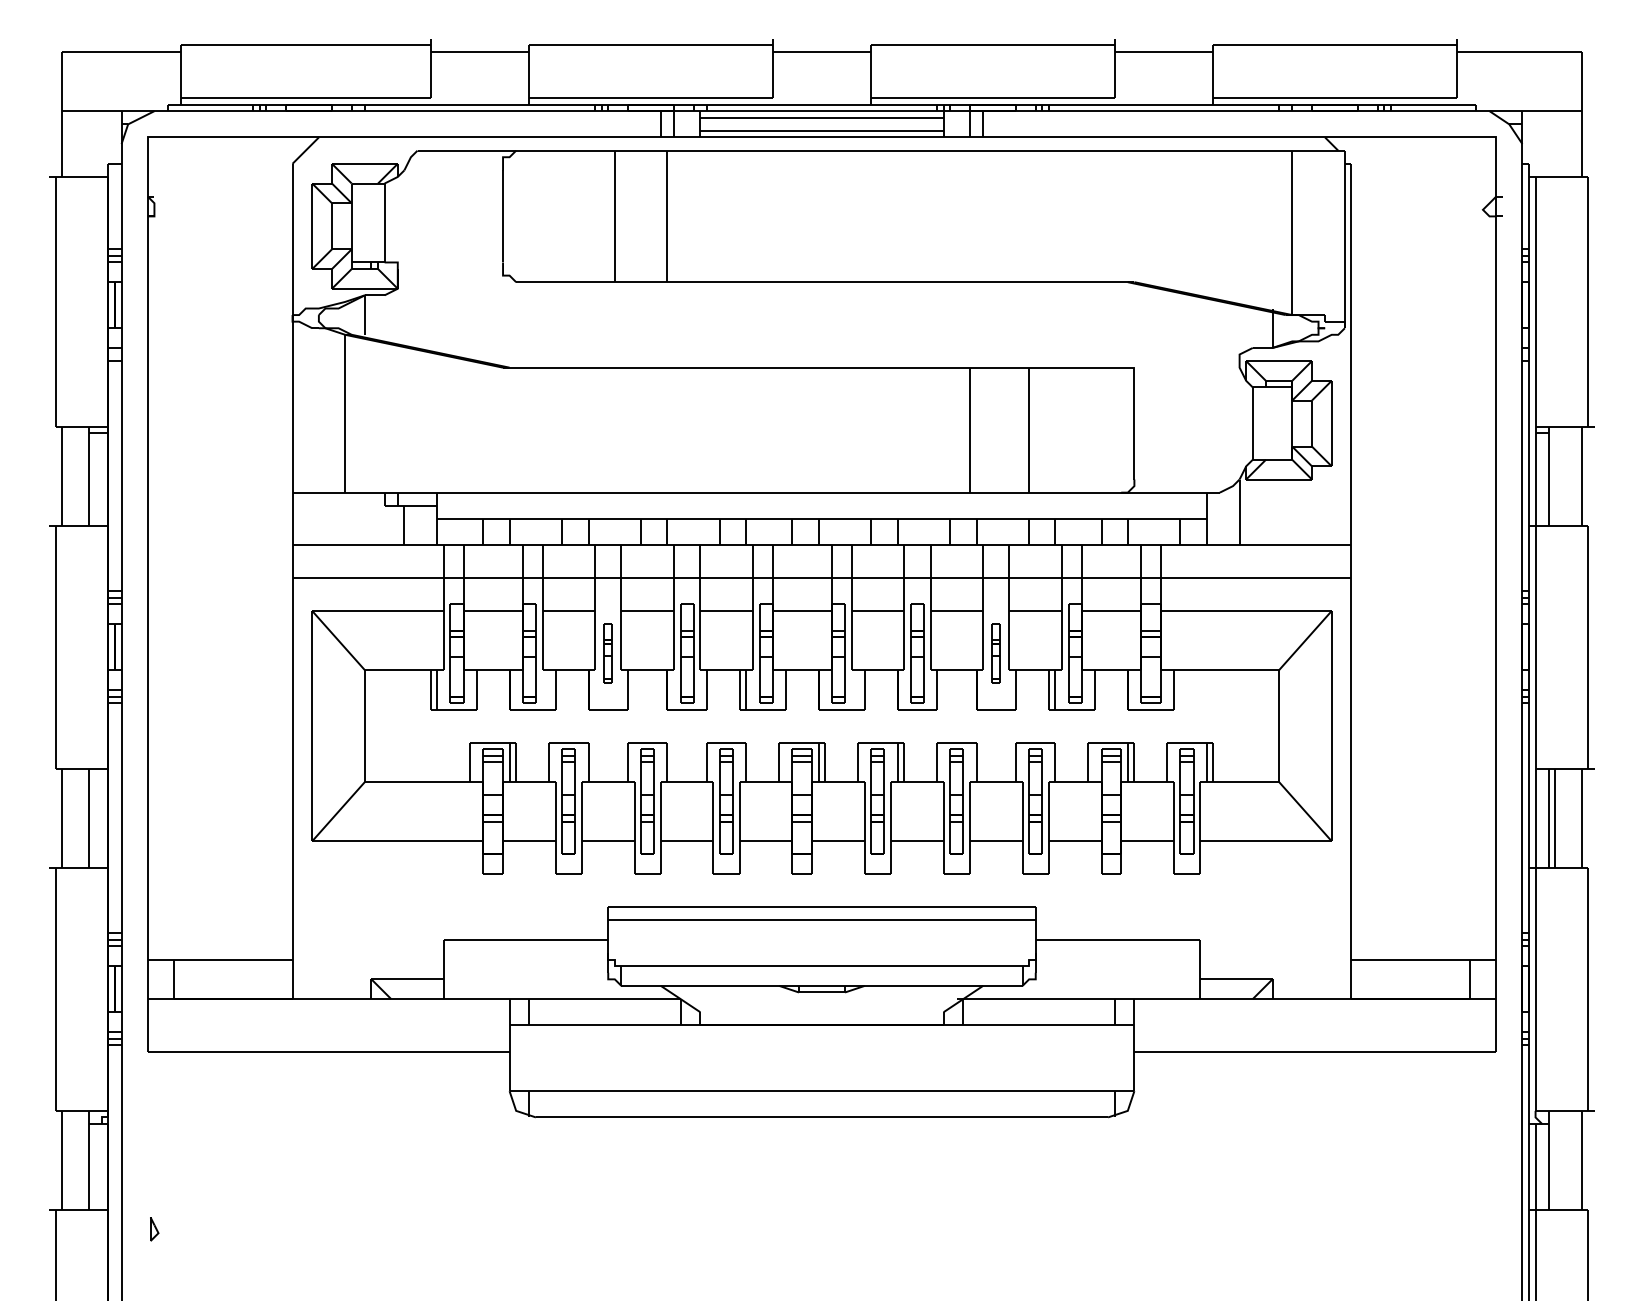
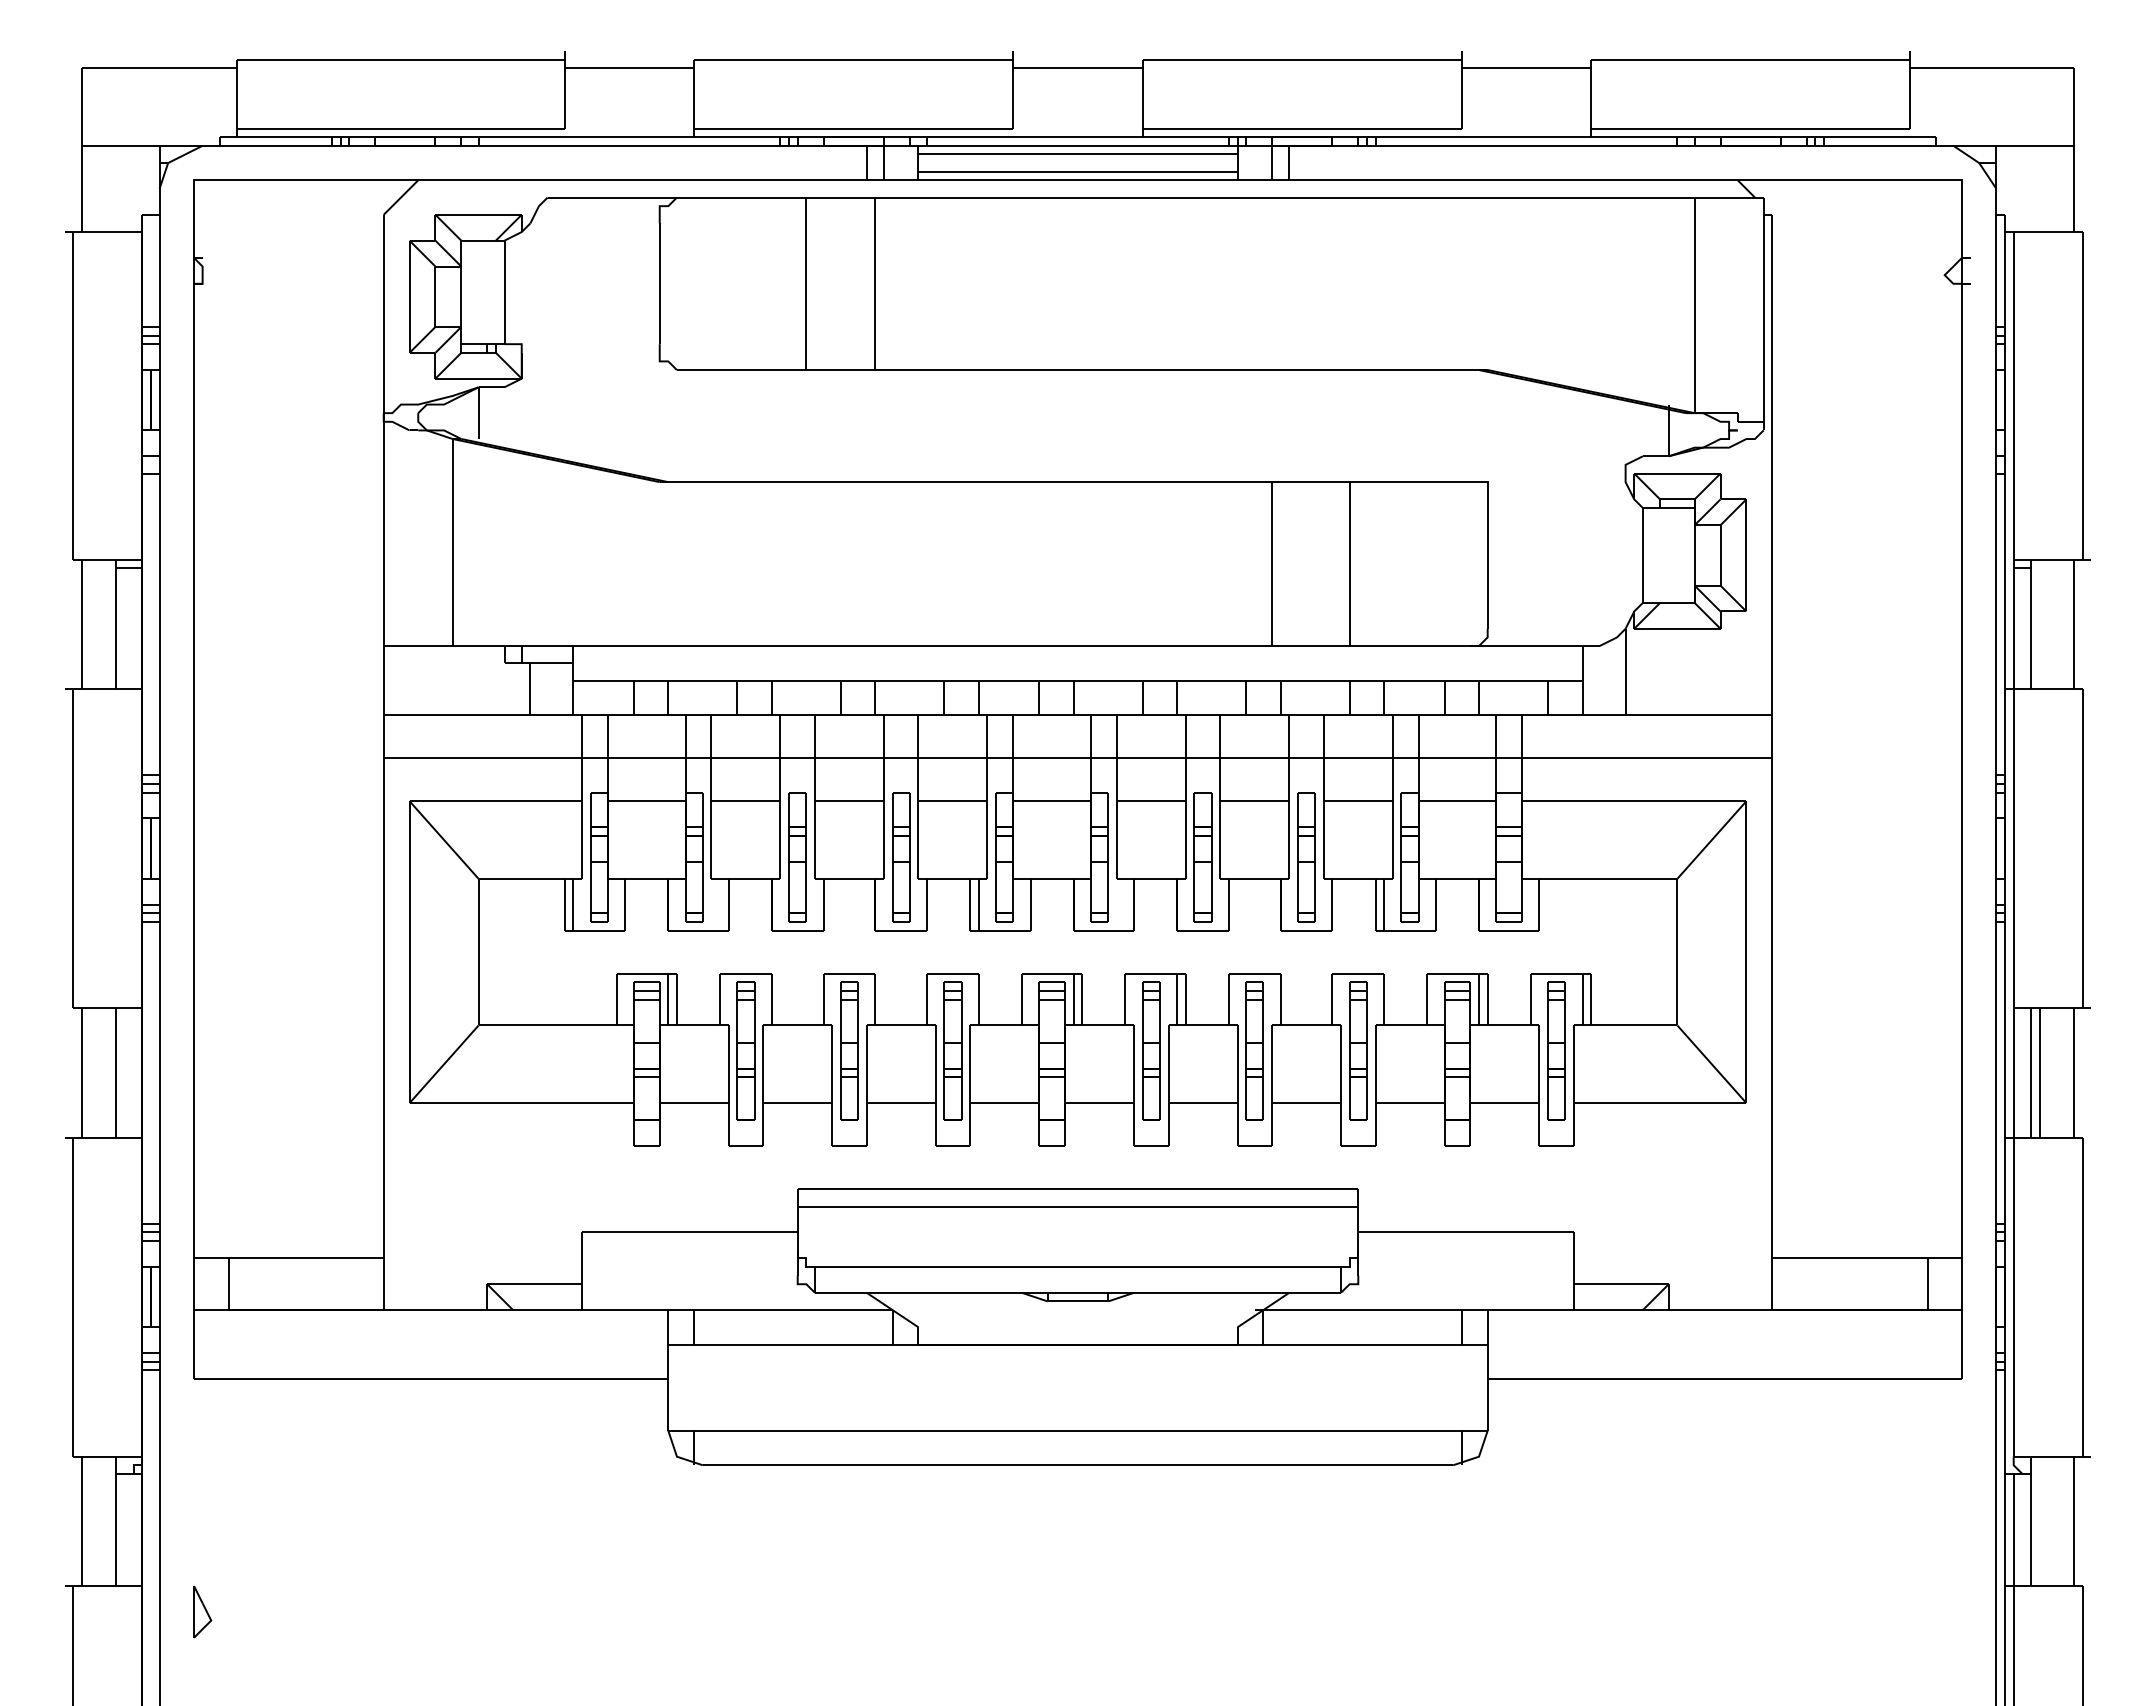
part: (608, 653) -> (797, 857), size x1.67
part: (996, 653) -> (1306, 857), size x1.67
part: (154, 1228) -> (202, 1611), size x1.67

